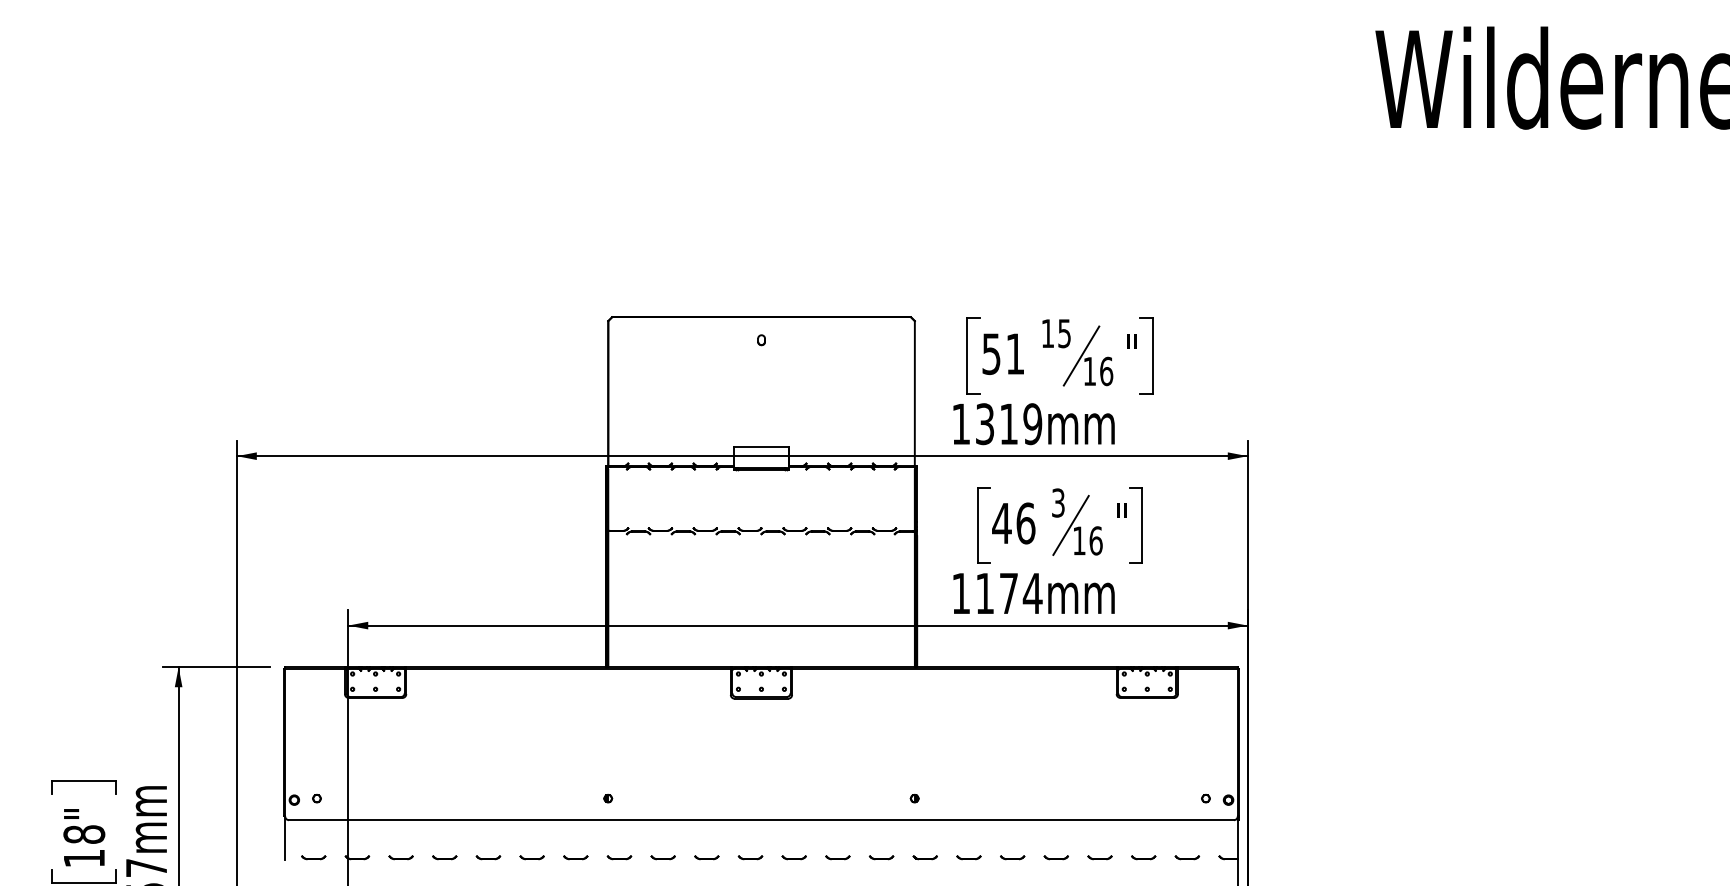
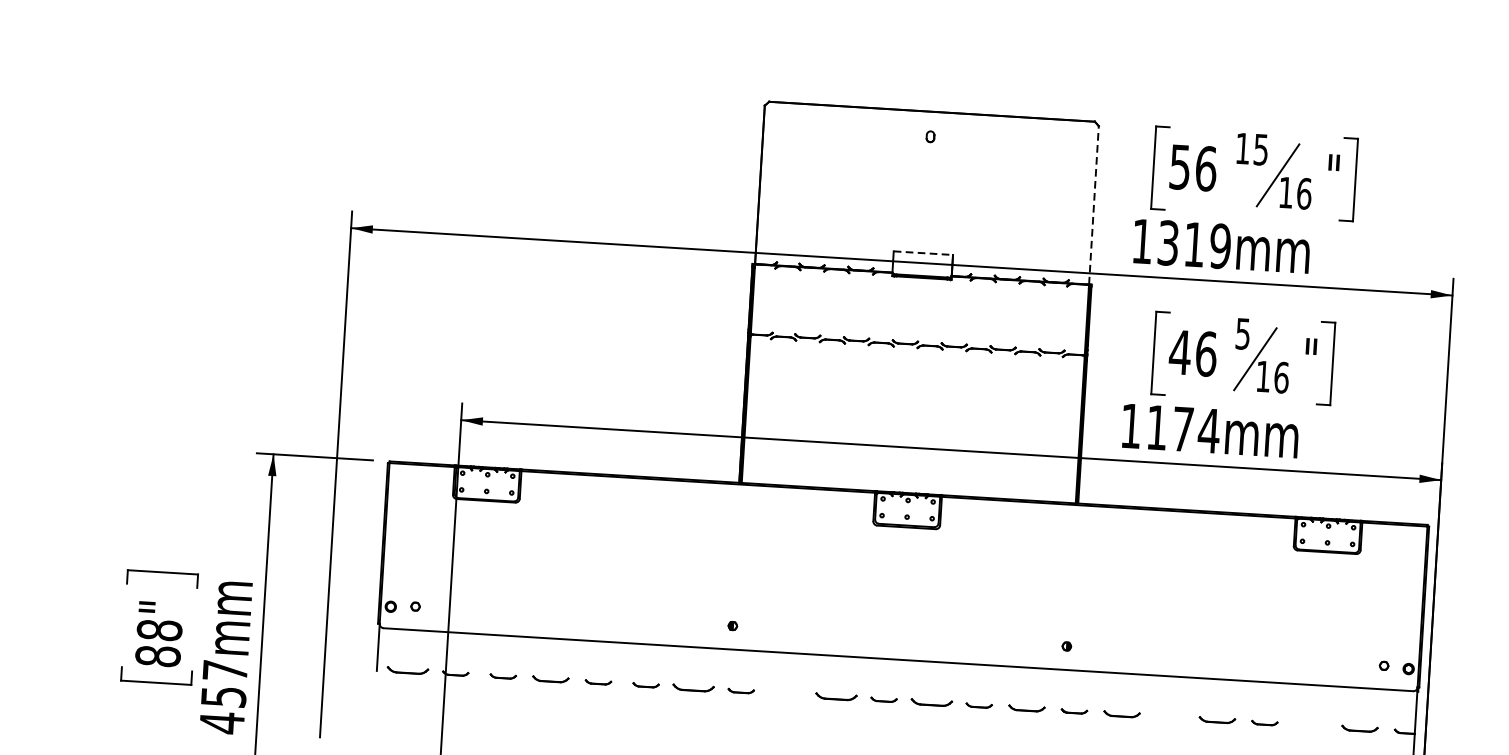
text: (1015, 353) -> (1206, 168), 51 -> 56
line: (914, 393) -> (1093, 205), solid -> dashed
line: (762, 447) -> (924, 253), solid -> dashed
text: (1058, 502) -> (1243, 333), 3 -> 5
part: (313, 857) -> (407, 670), size x1.6
part: (444, 857) -> (550, 679), size x1.4
part: (575, 857) -> (693, 687), size x1.6
part: (662, 857) -> (788, 693), removed
part: (706, 857) -> (836, 696), size x1.6
part: (793, 857) -> (930, 702), size x1.6
part: (881, 857) -> (1026, 708), size x1.4
part: (968, 857) -> (1121, 714), size x1.4
part: (1012, 857) -> (1169, 717), removed
part: (1055, 857) -> (1216, 719), size x1.4
part: (1143, 857) -> (1312, 725), removed
part: (1187, 857) -> (1360, 728), size x1.4
text: (84, 858) -> (158, 656), 18" -> 88"

